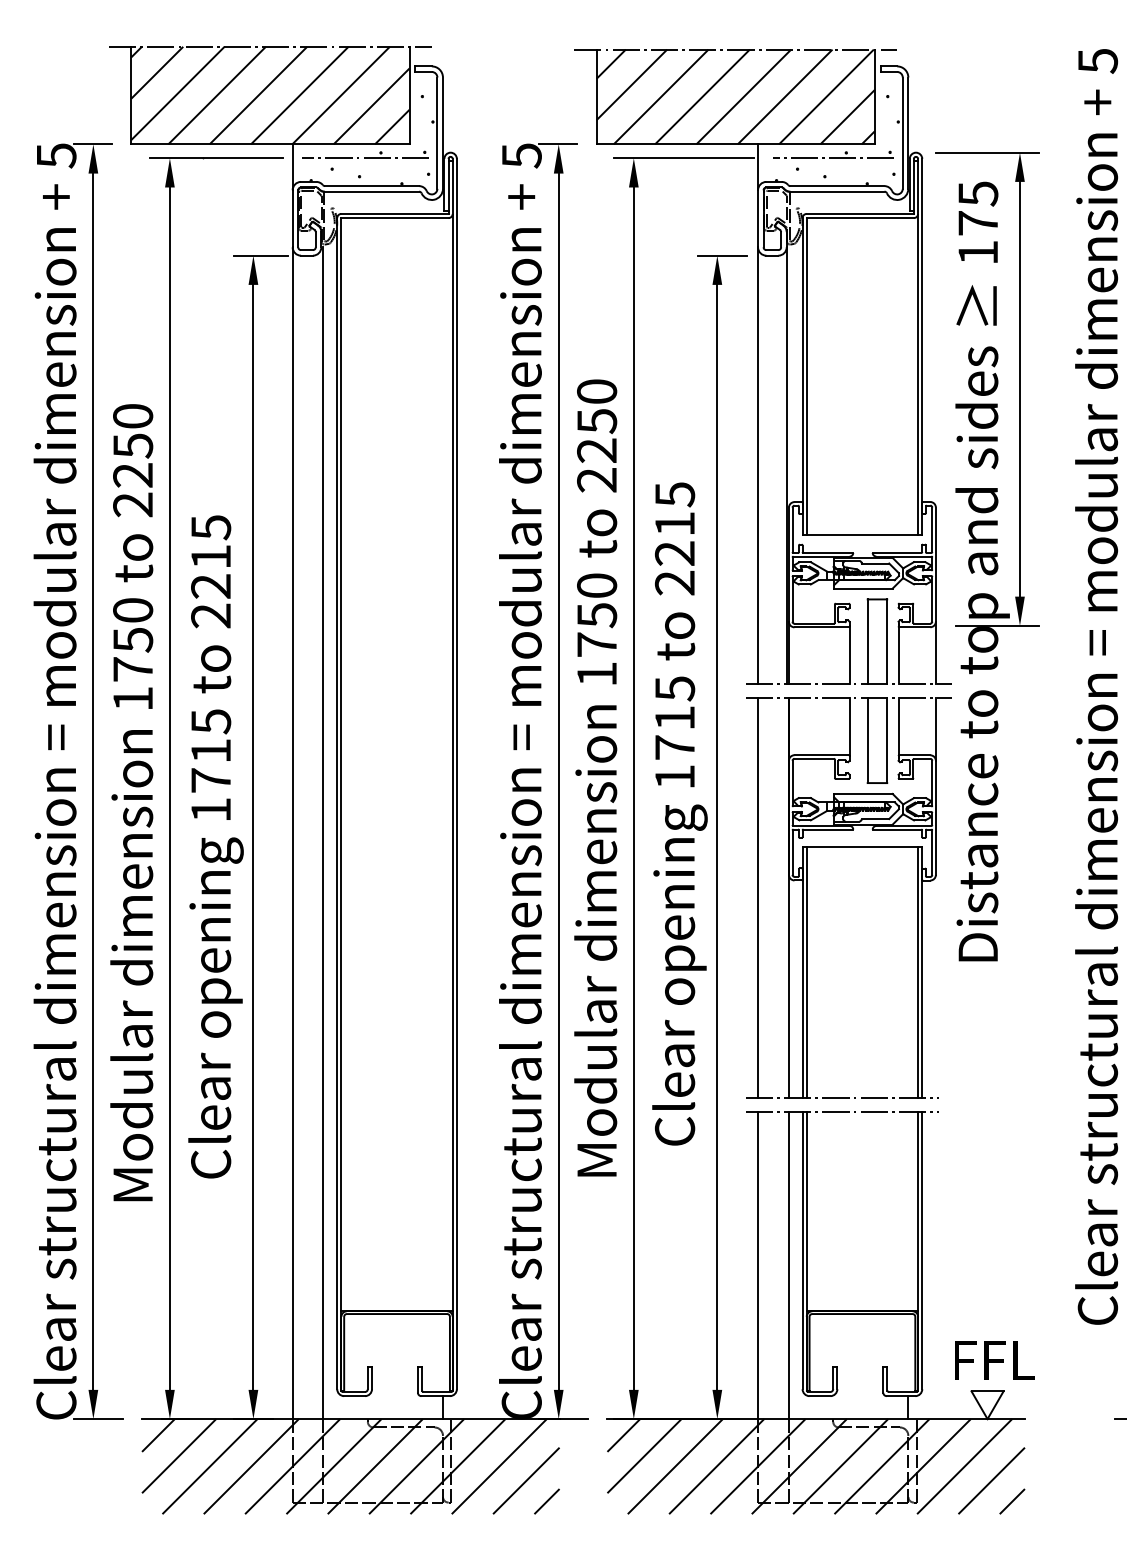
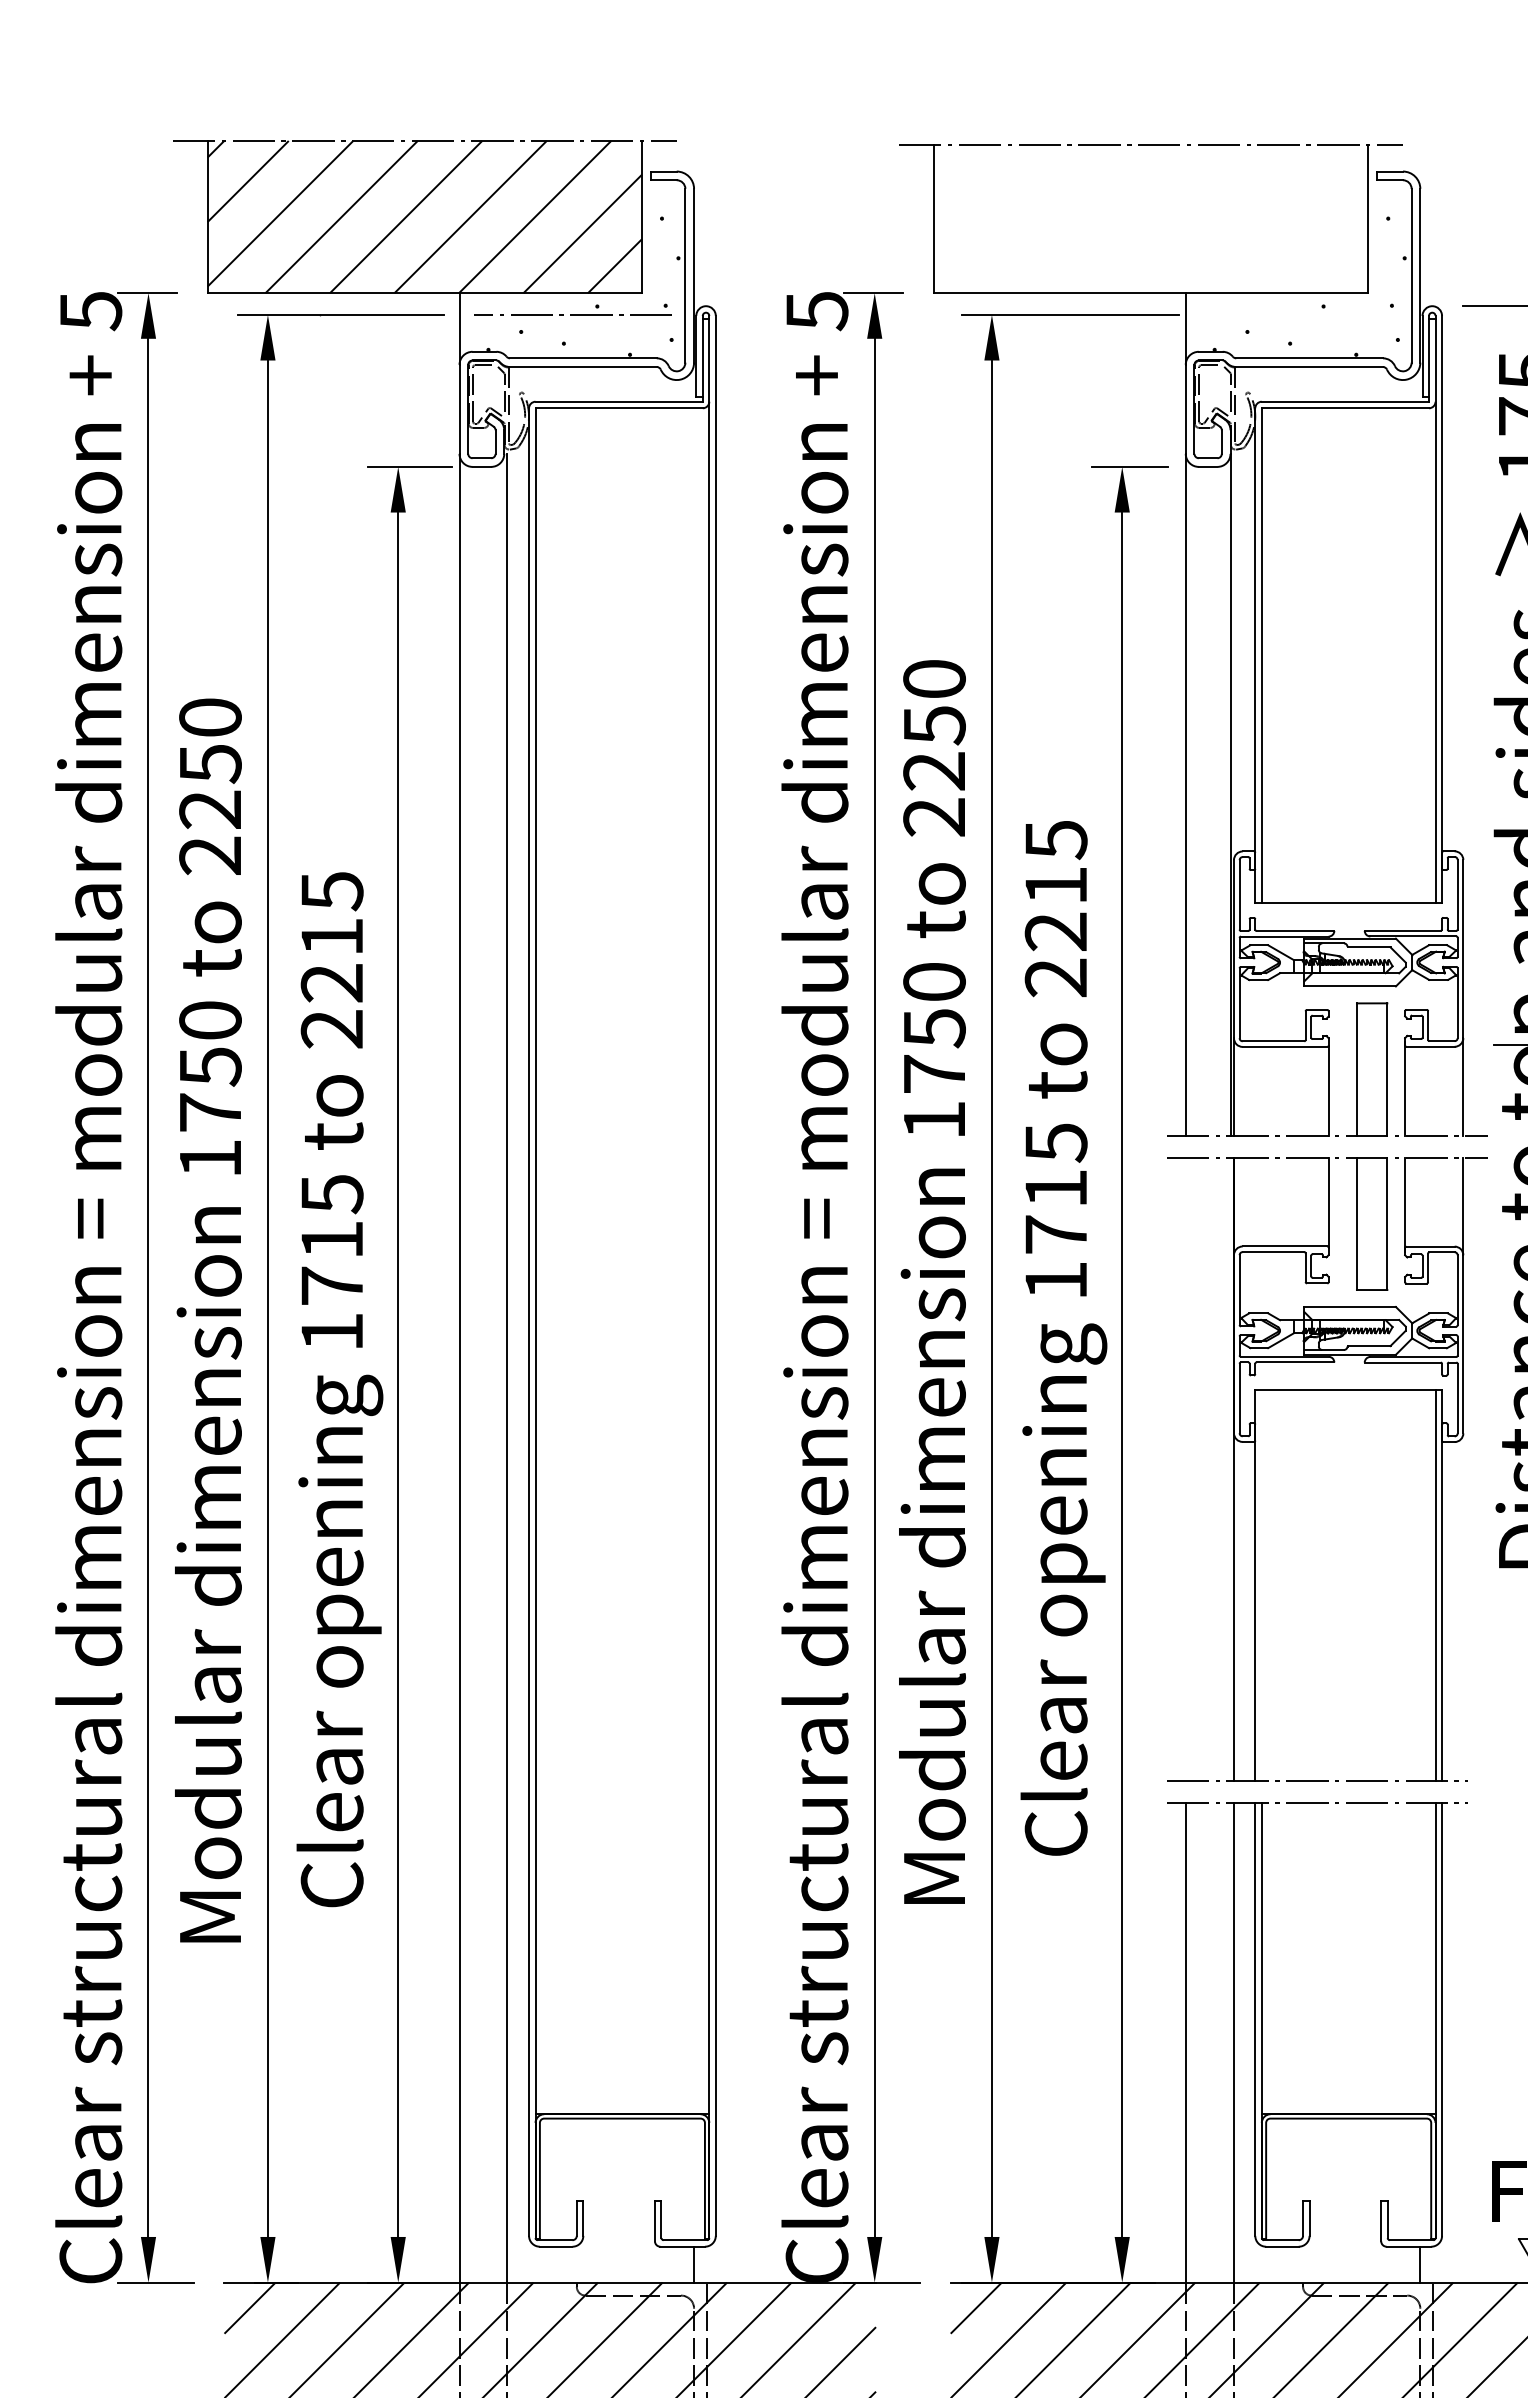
hatch: (735, 96) -> (1150, 218), removed
line: (833, 158) -> (1303, 315), removed
line: (758, 897) -> (1186, 1468), removed
line: (806, 972) -> (1261, 1585), removed

